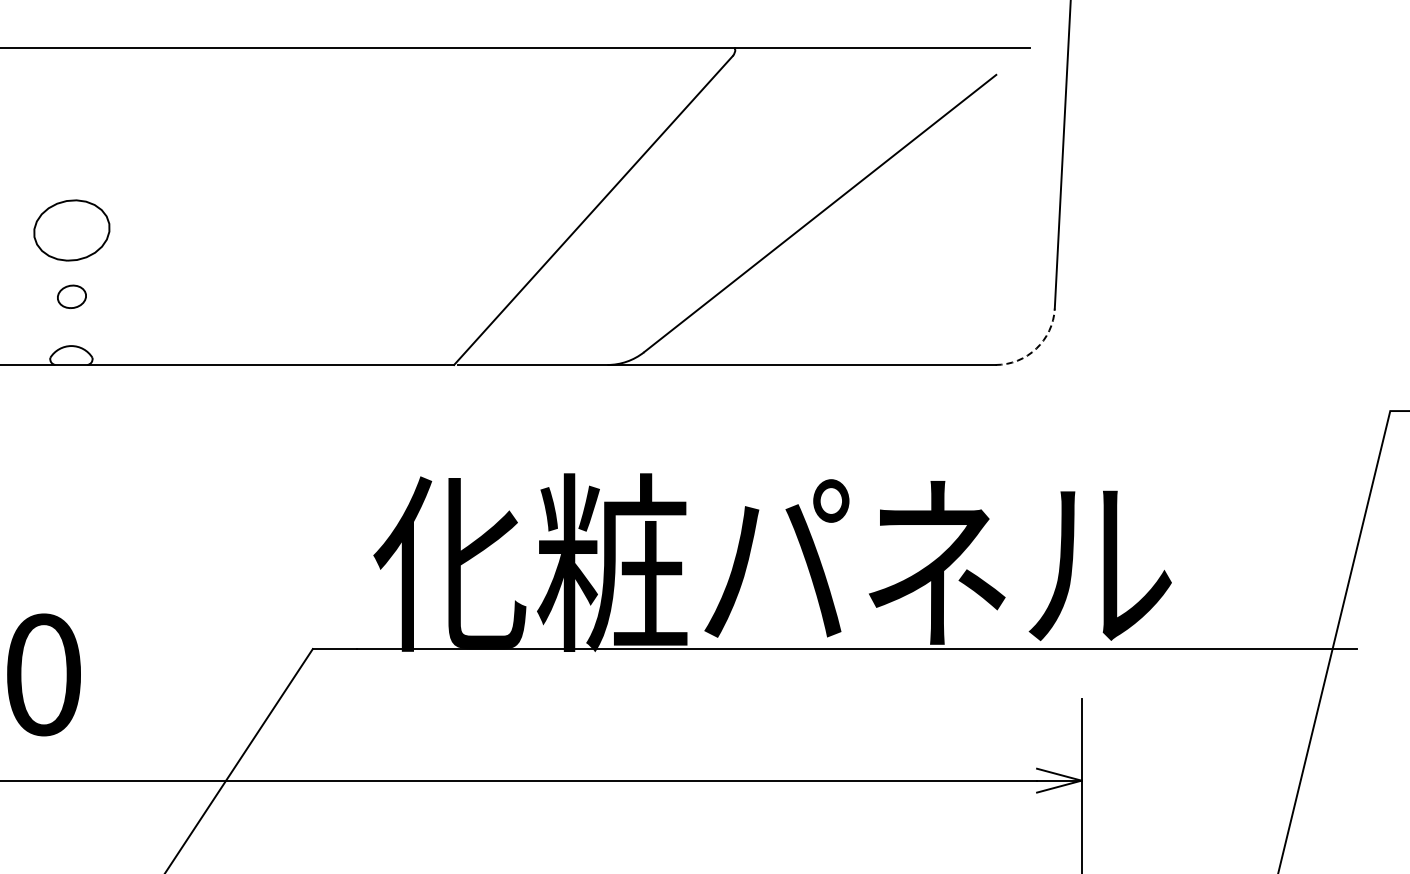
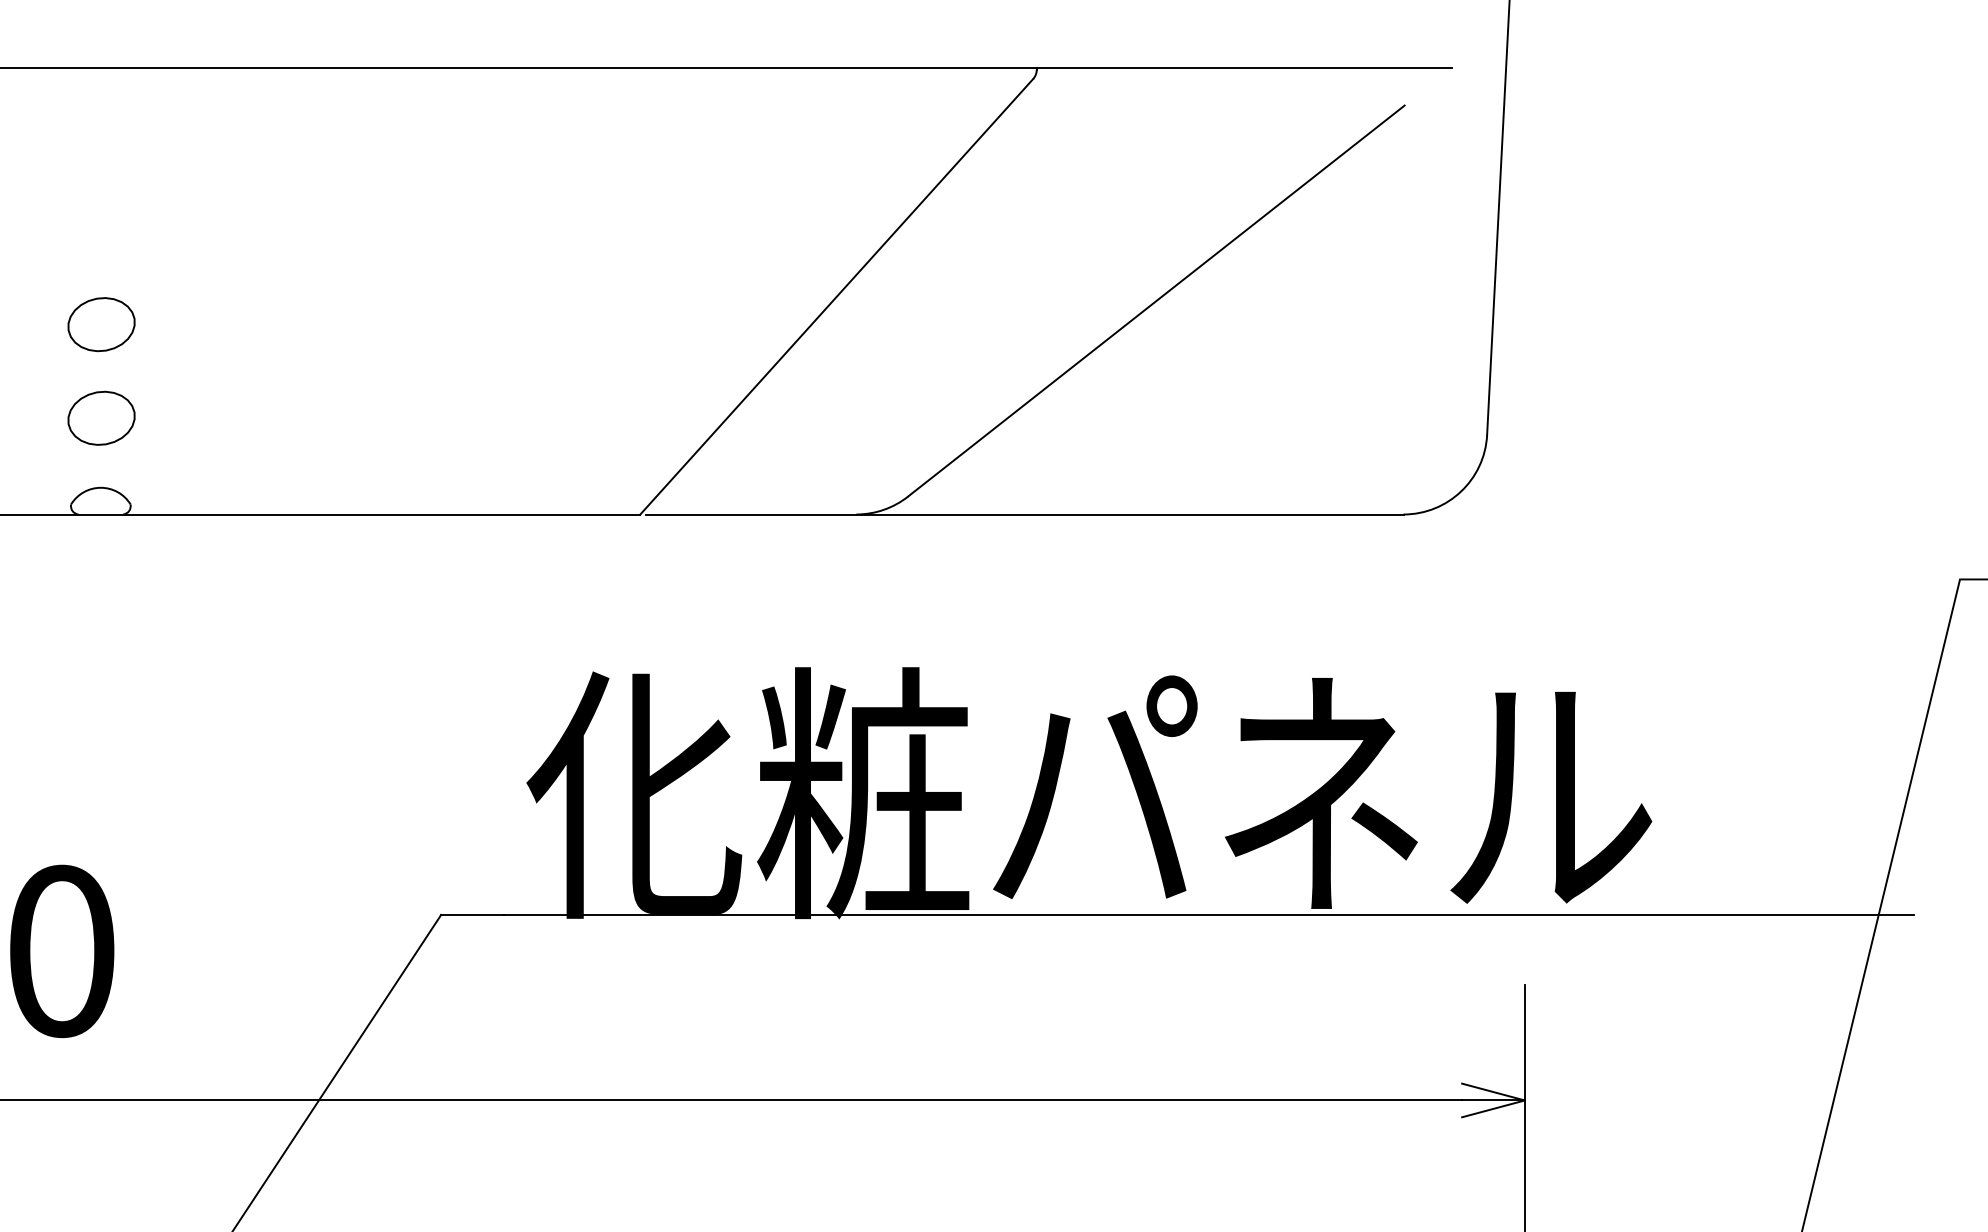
part: (71, 229) -> (100, 323), size x0.62
part: (71, 296) -> (100, 417), size x1.67
arc: (1036, 348) -> (1461, 491), dashed -> solid

